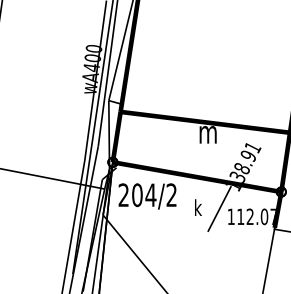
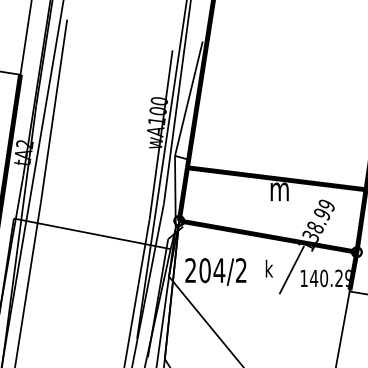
text: (91, 68) -> (156, 121), wA400 -> wA100
text: (252, 147) -> (326, 205), 138.91 -> 138.99
text: (147, 196) -> (215, 271), moved
text: (256, 216) -> (330, 278), 112.07 -> 140.29

